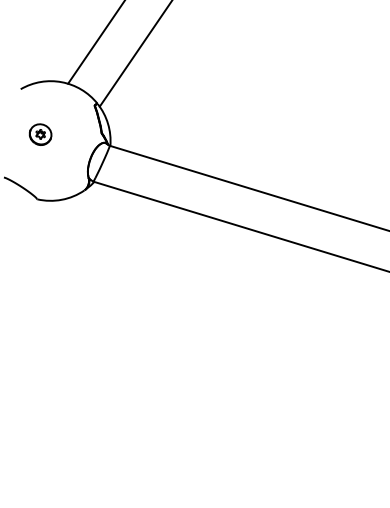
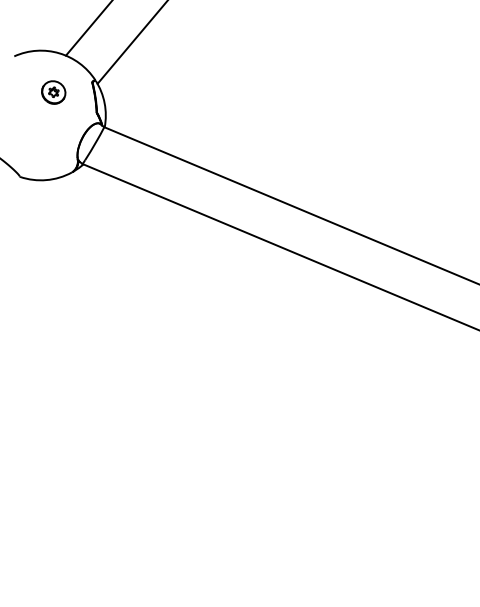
part: (40, 134) -> (53, 92), moved

